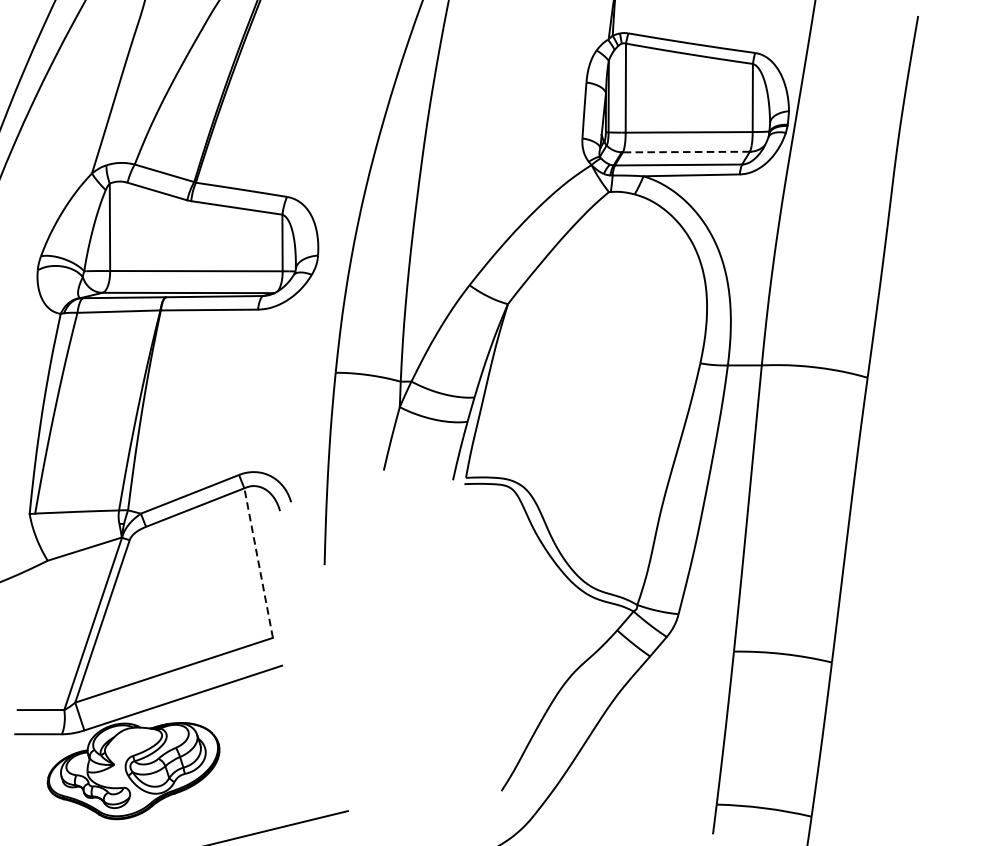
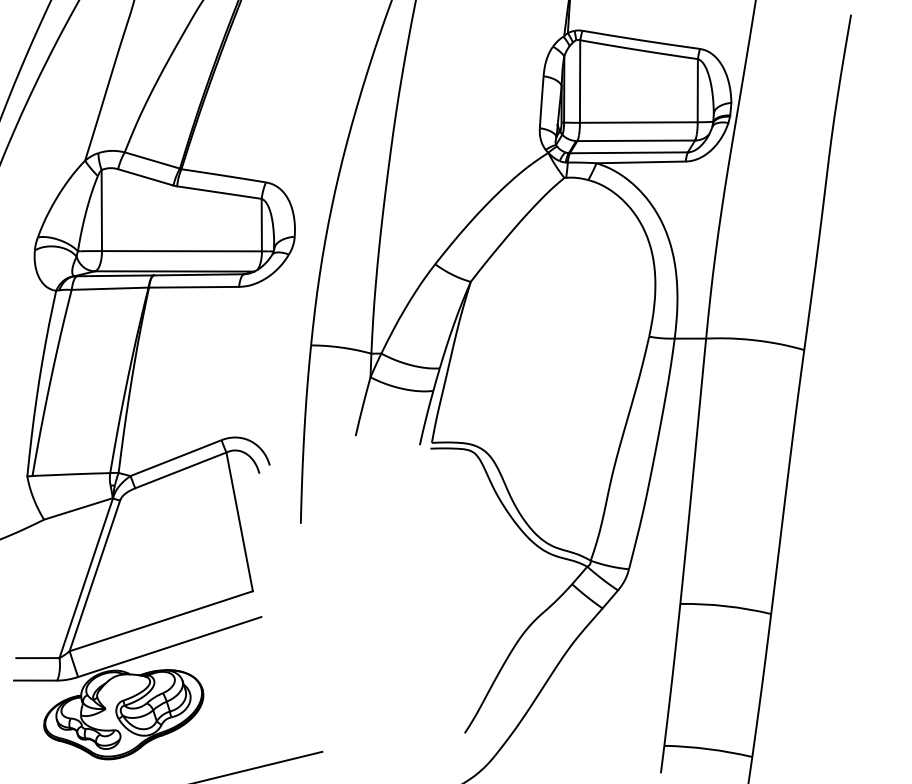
line: (686, 151) -> (636, 140), dashed -> solid
line: (258, 562) -> (239, 521), dashed -> solid

